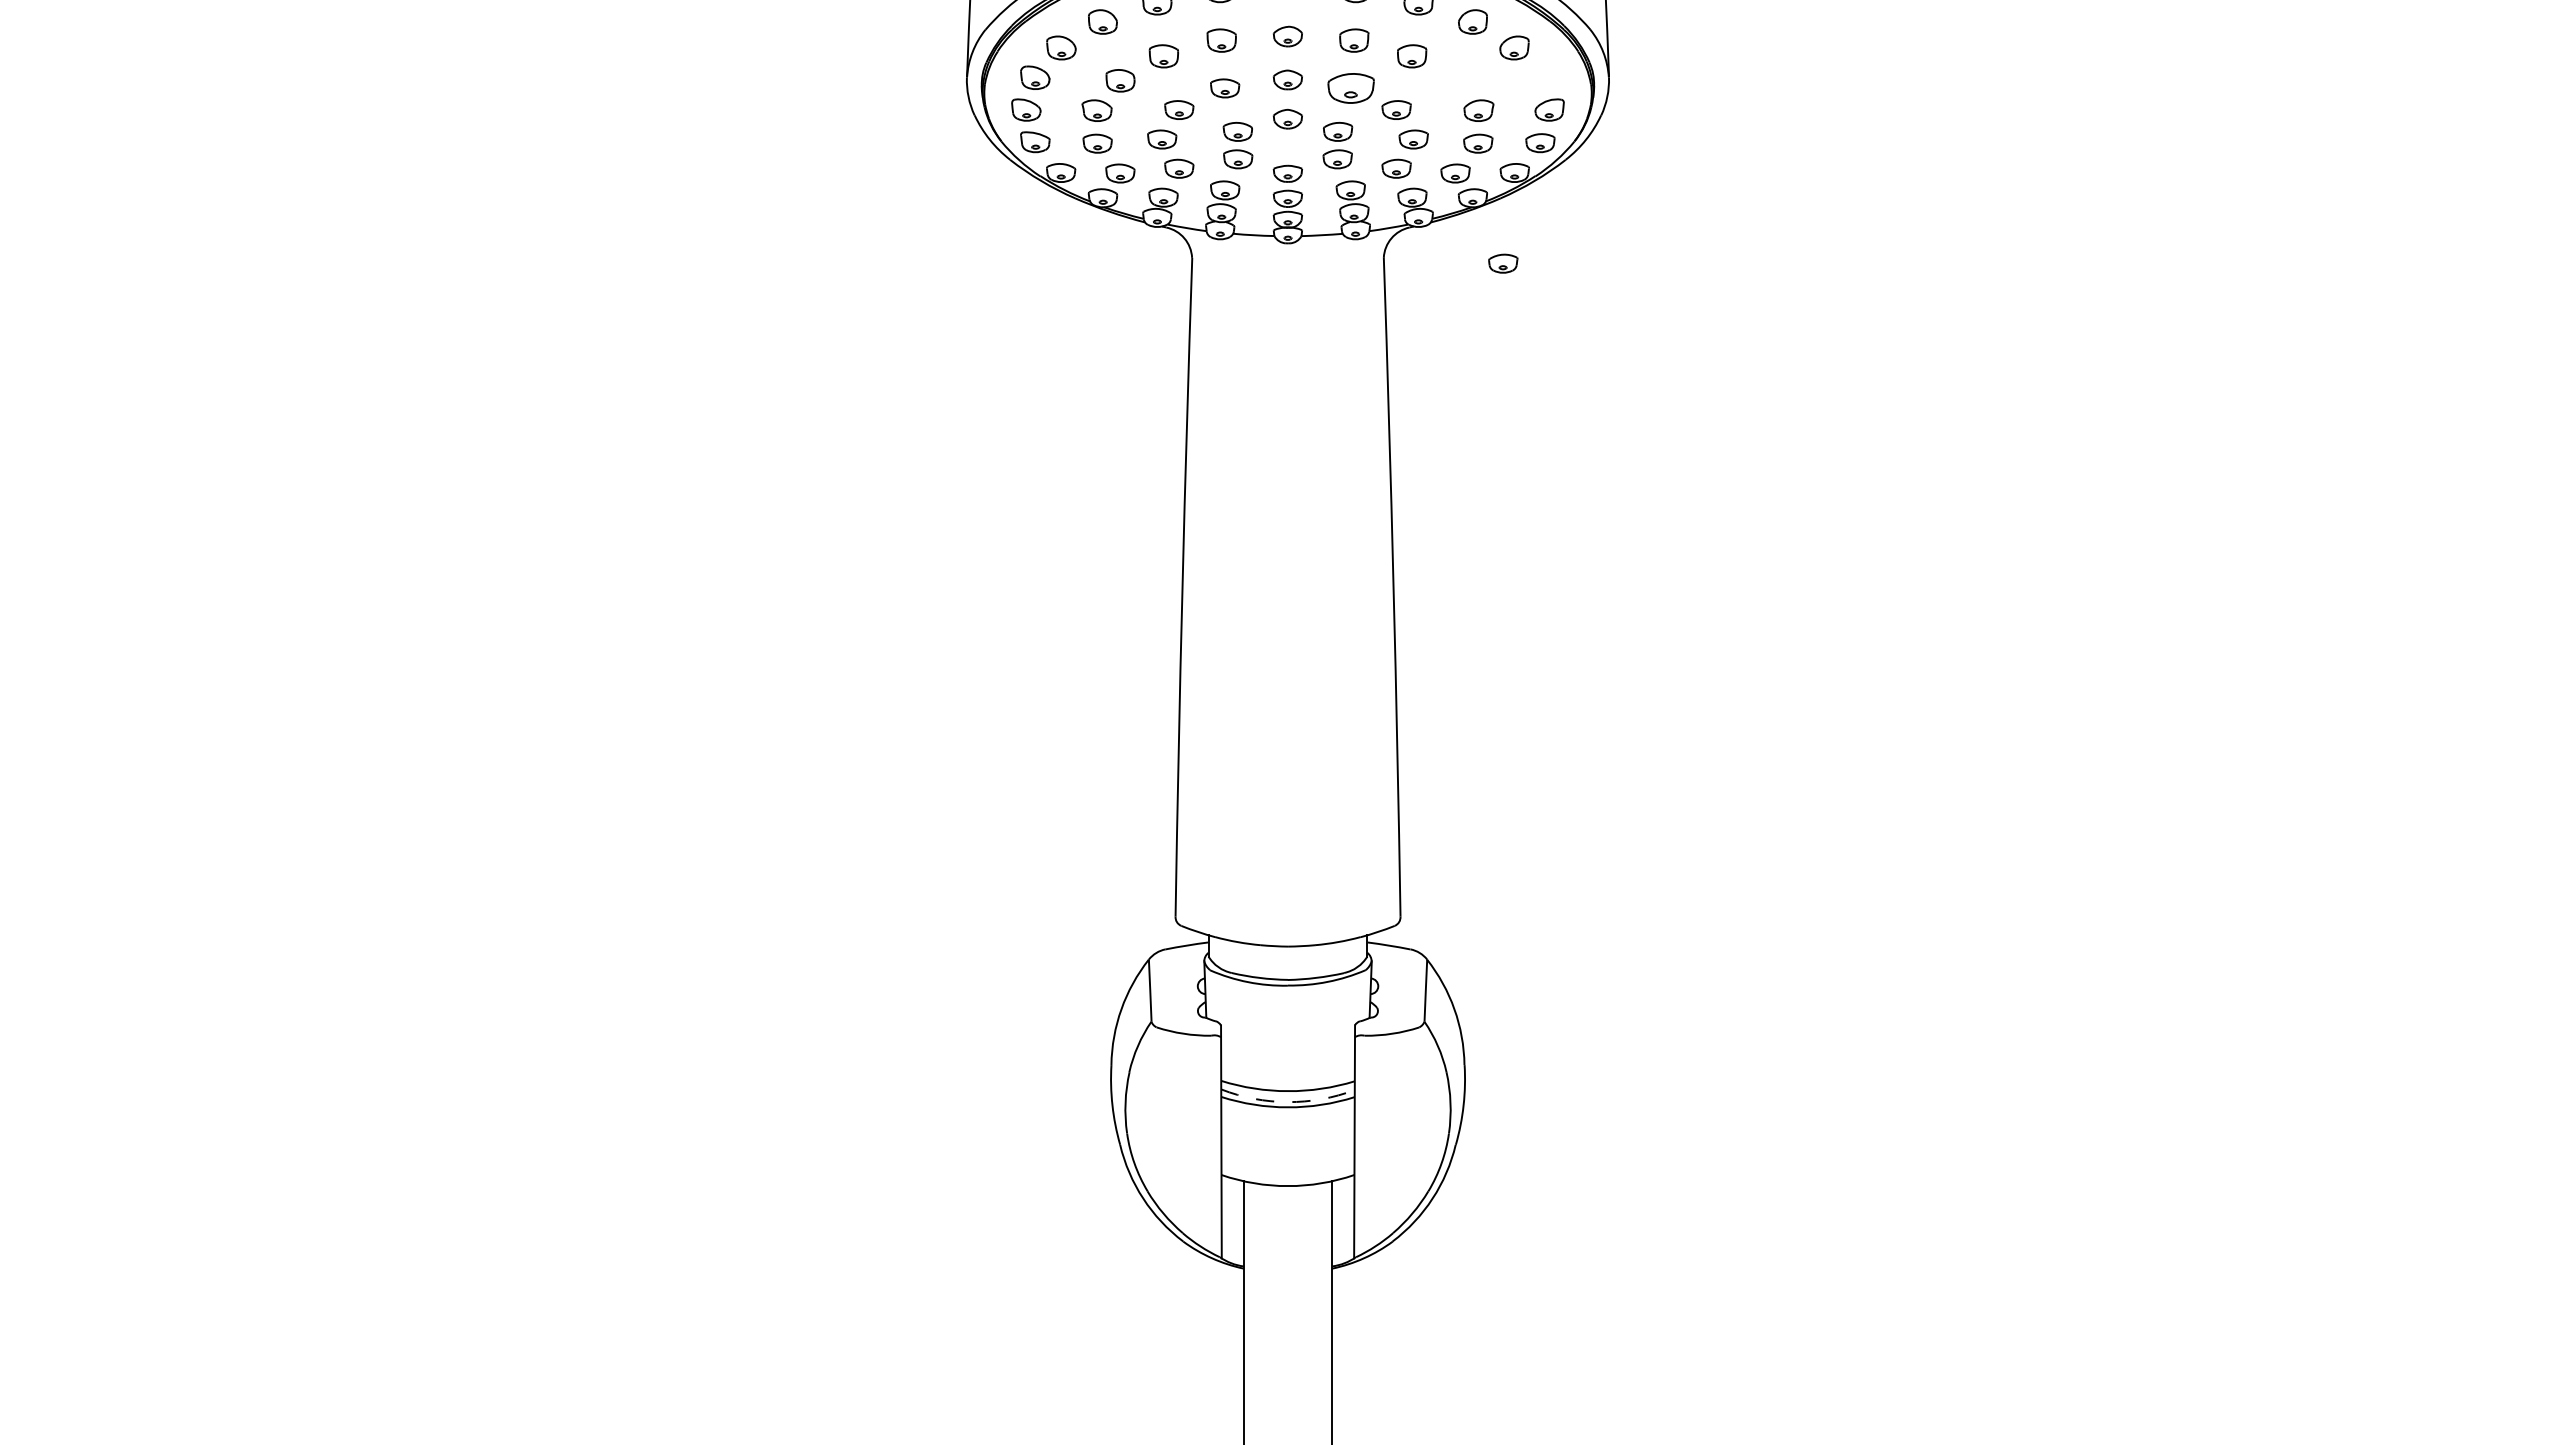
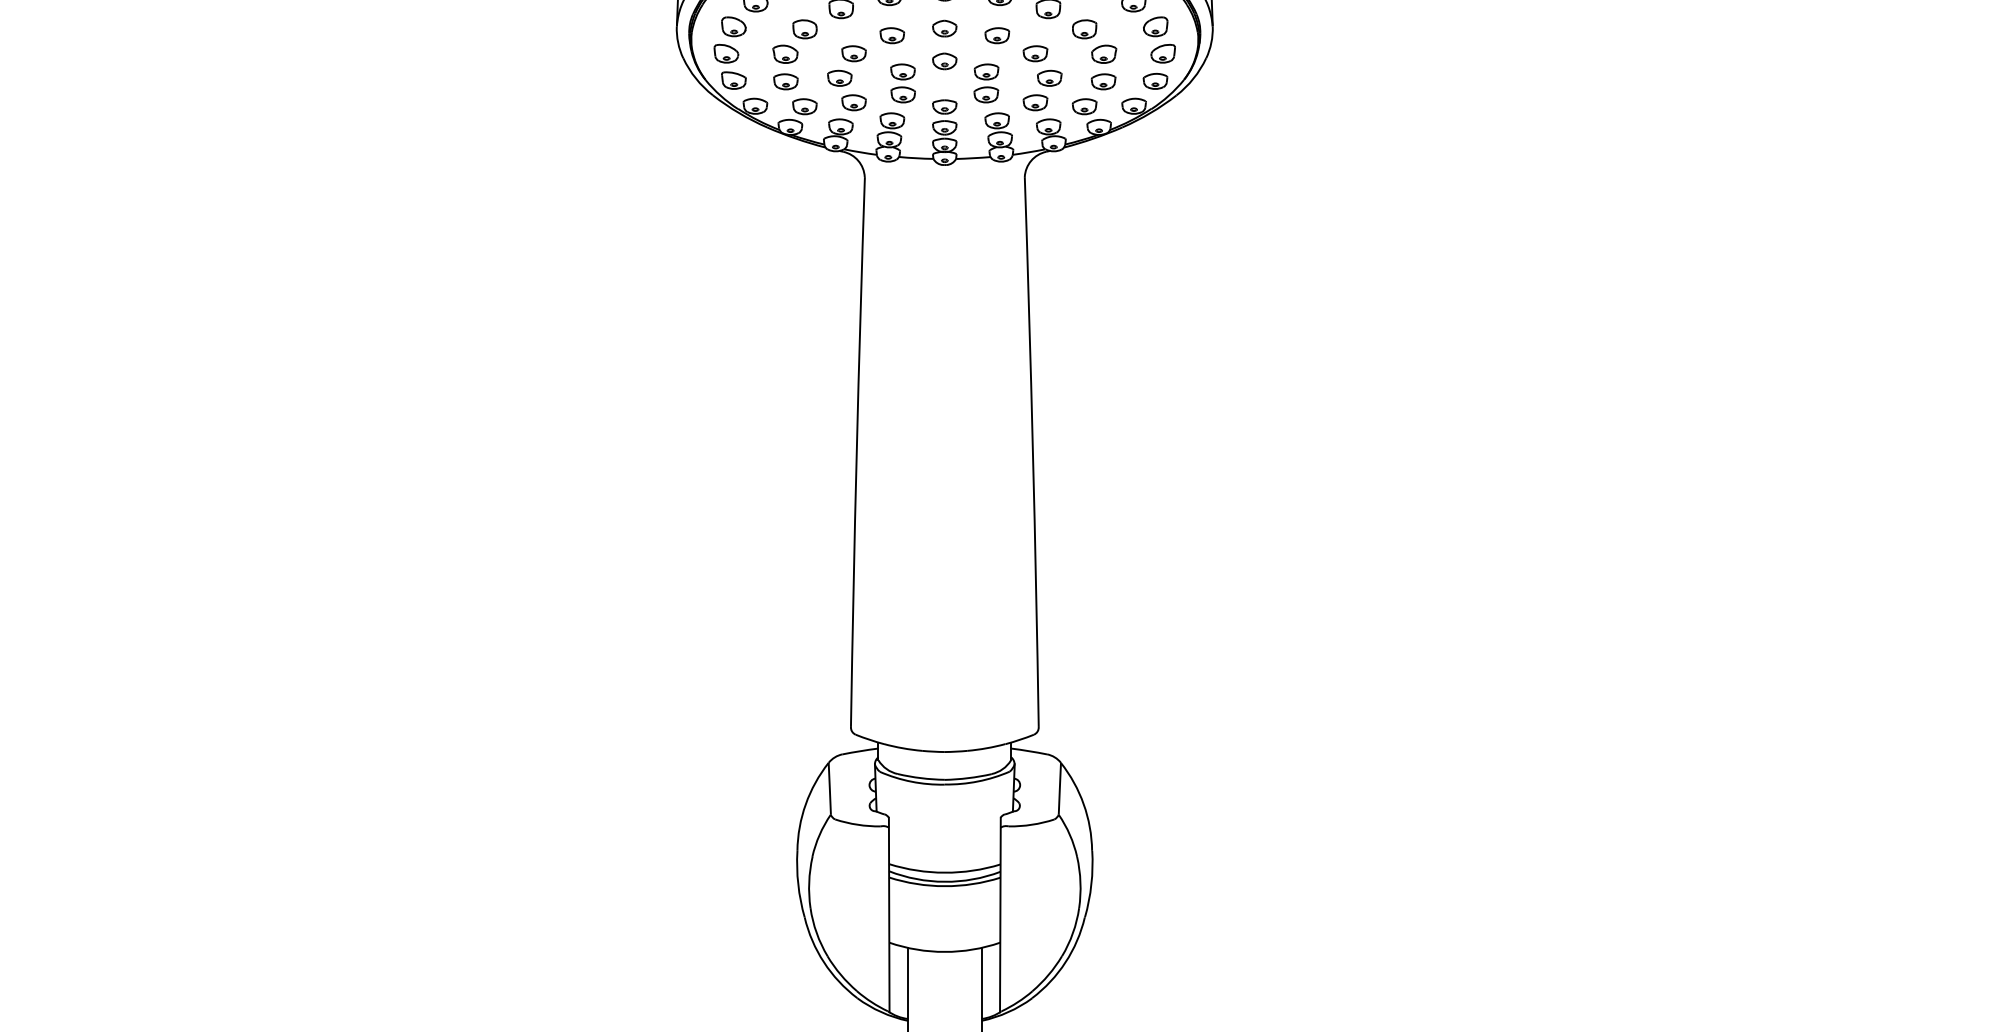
part: (1540, 77) -> (1155, 26), added
part: (1455, 80) -> (1084, 29), added
part: (1350, 88) -> (996, 35), size x0.62
part: (1503, 263) -> (1124, 181), removed
arc: (1287, 1102) -> (944, 882), dashed -> solid

